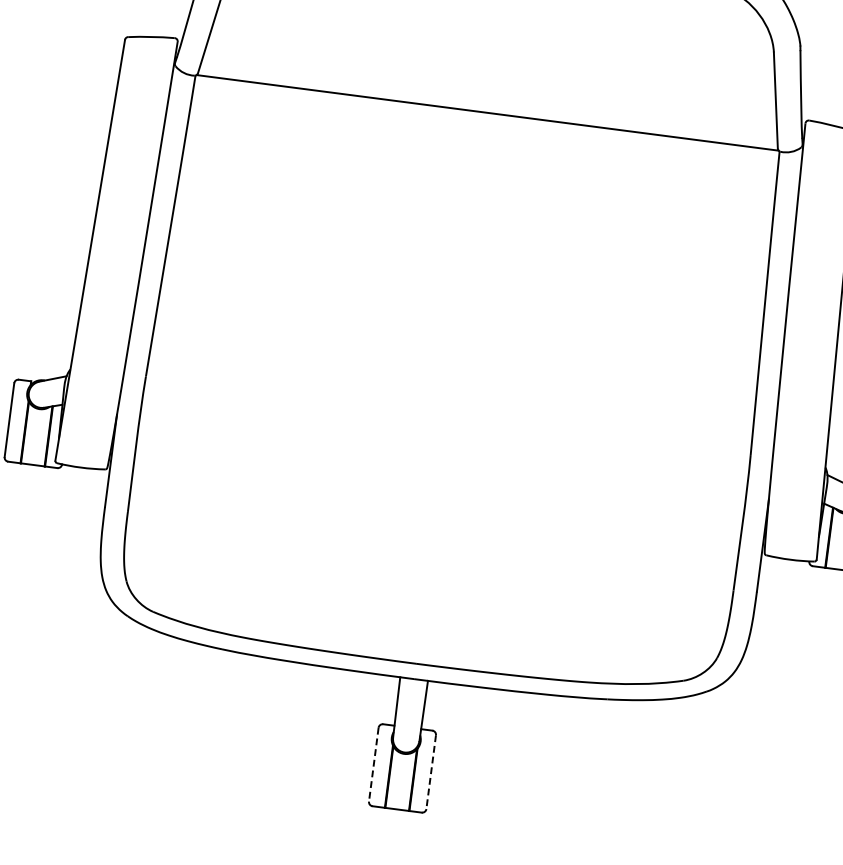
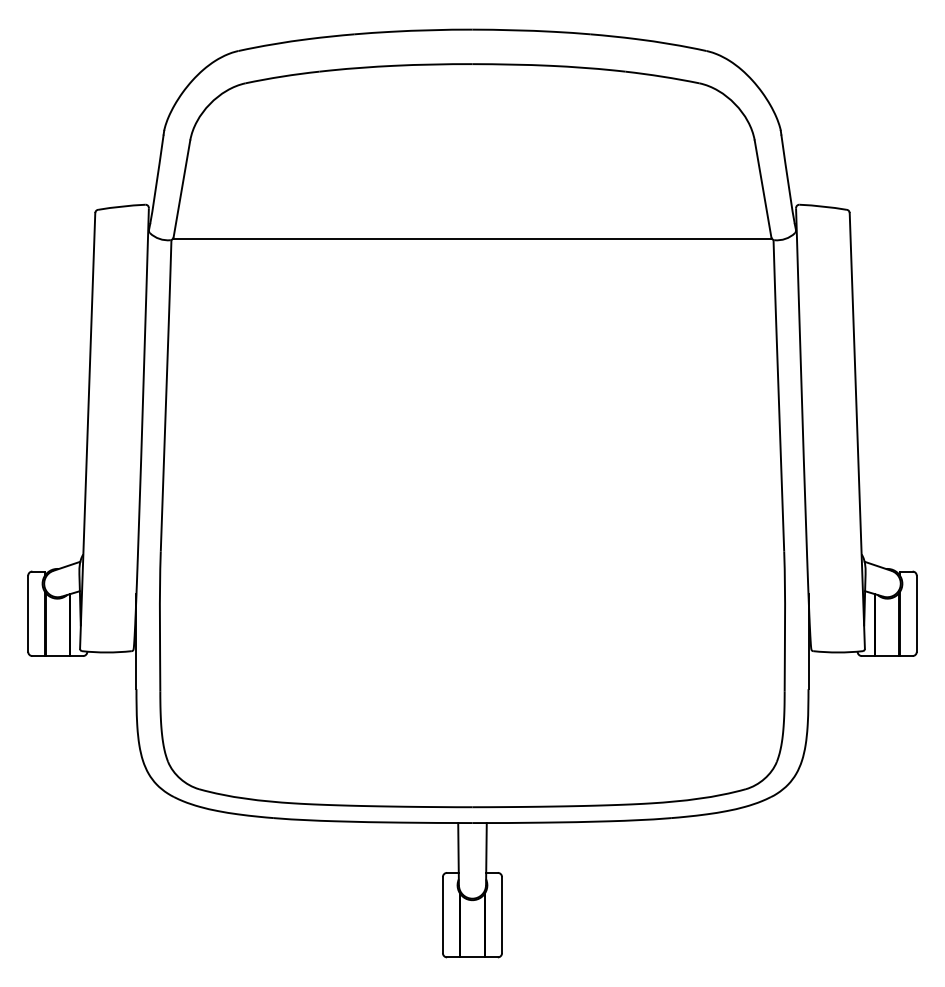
line: (373, 765) -> (442, 915), dashed -> solid
line: (431, 772) -> (502, 915), dashed -> solid

